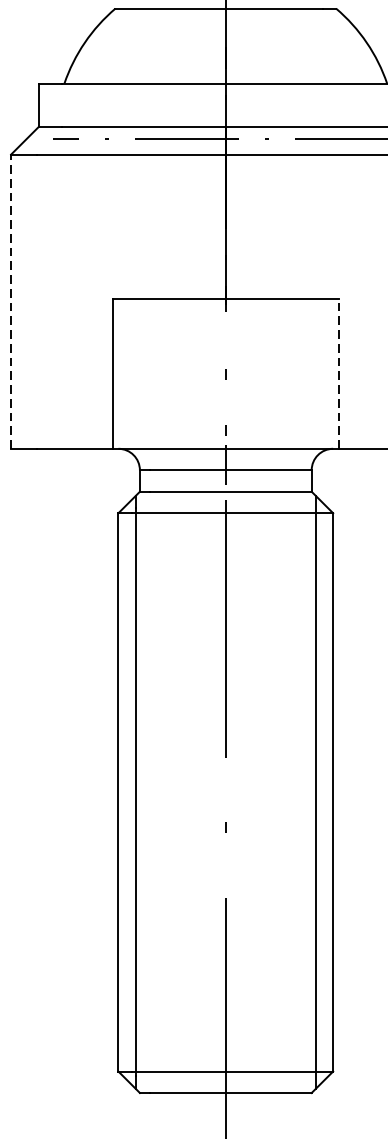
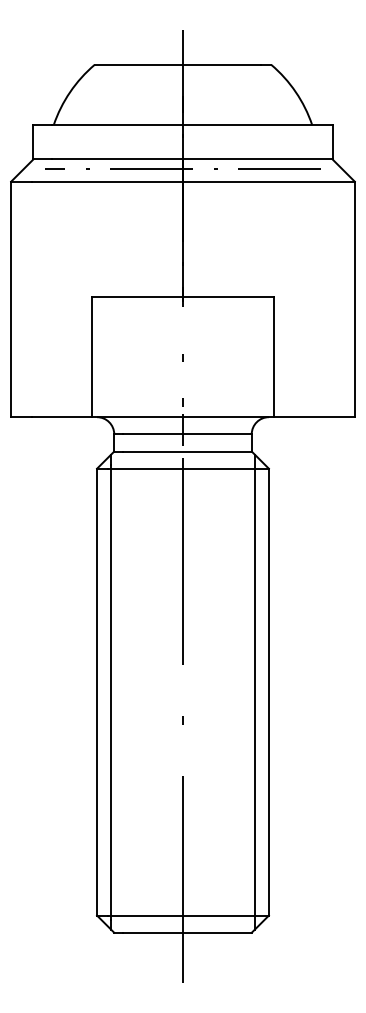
line: (11, 301) -> (11, 299), dashed -> solid
line: (338, 373) -> (273, 356), dashed -> solid

